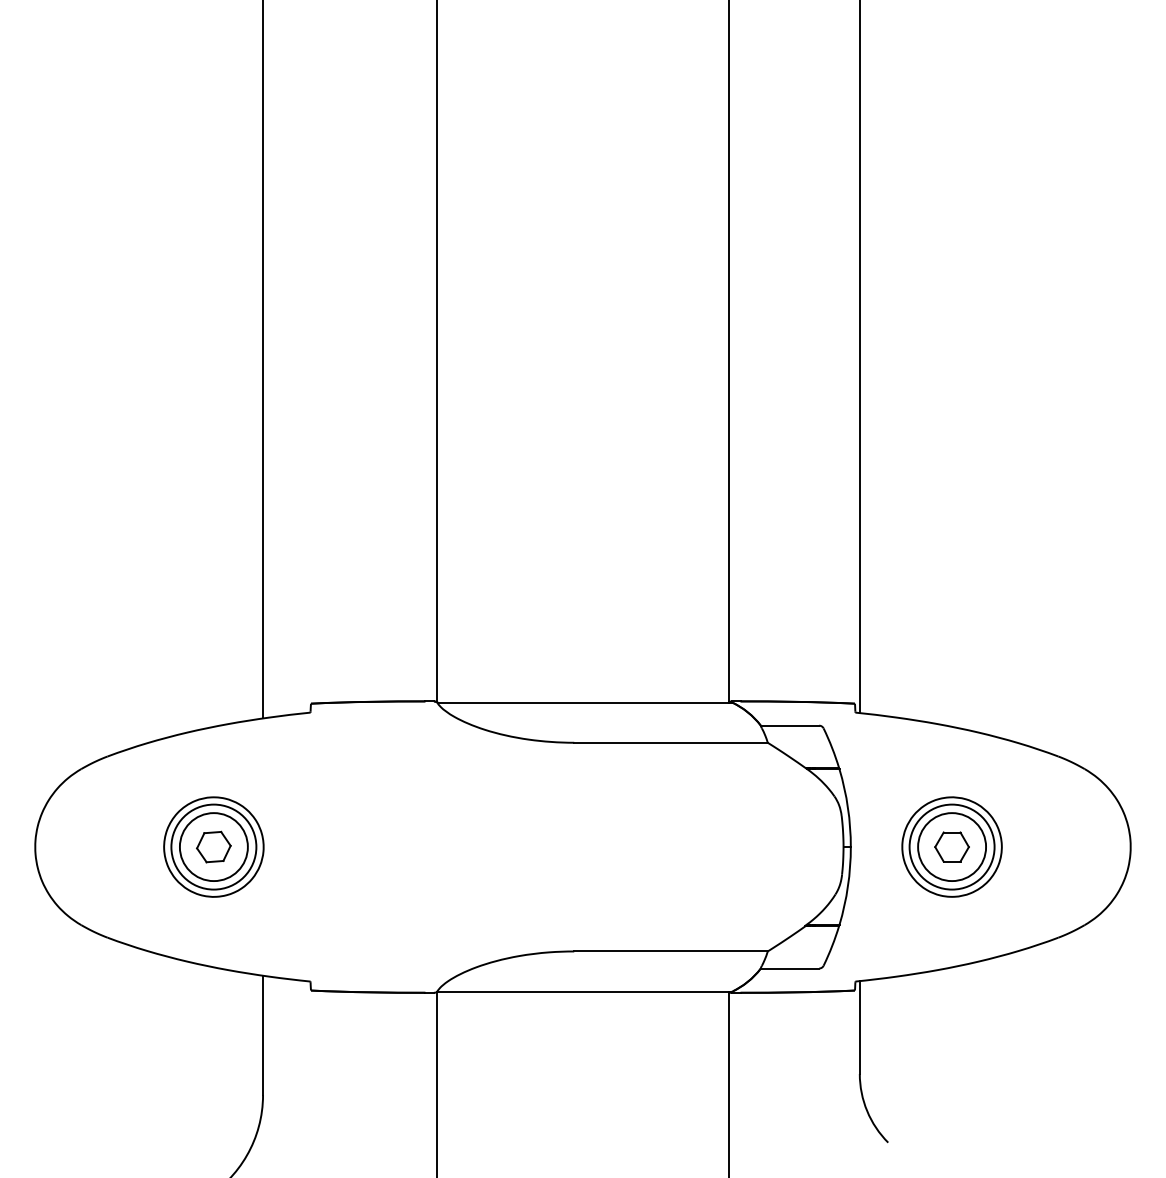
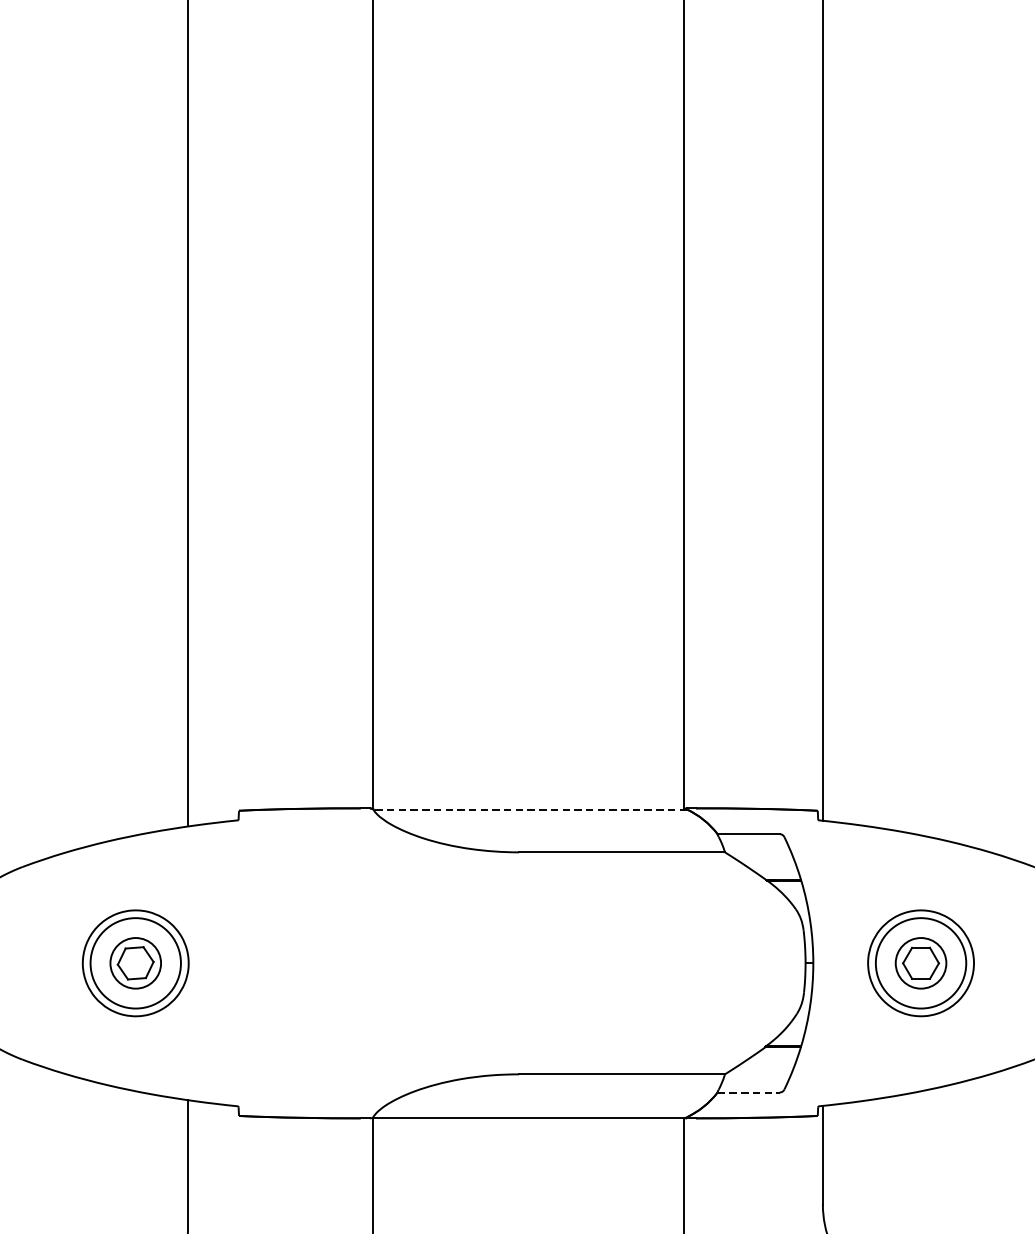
line: (584, 702) -> (530, 809), solid -> dashed
circle: (213, 847) -> (135, 963), size x0.7
circle: (952, 847) -> (921, 963), size x0.7
line: (790, 968) -> (749, 1092), solid -> dashed

